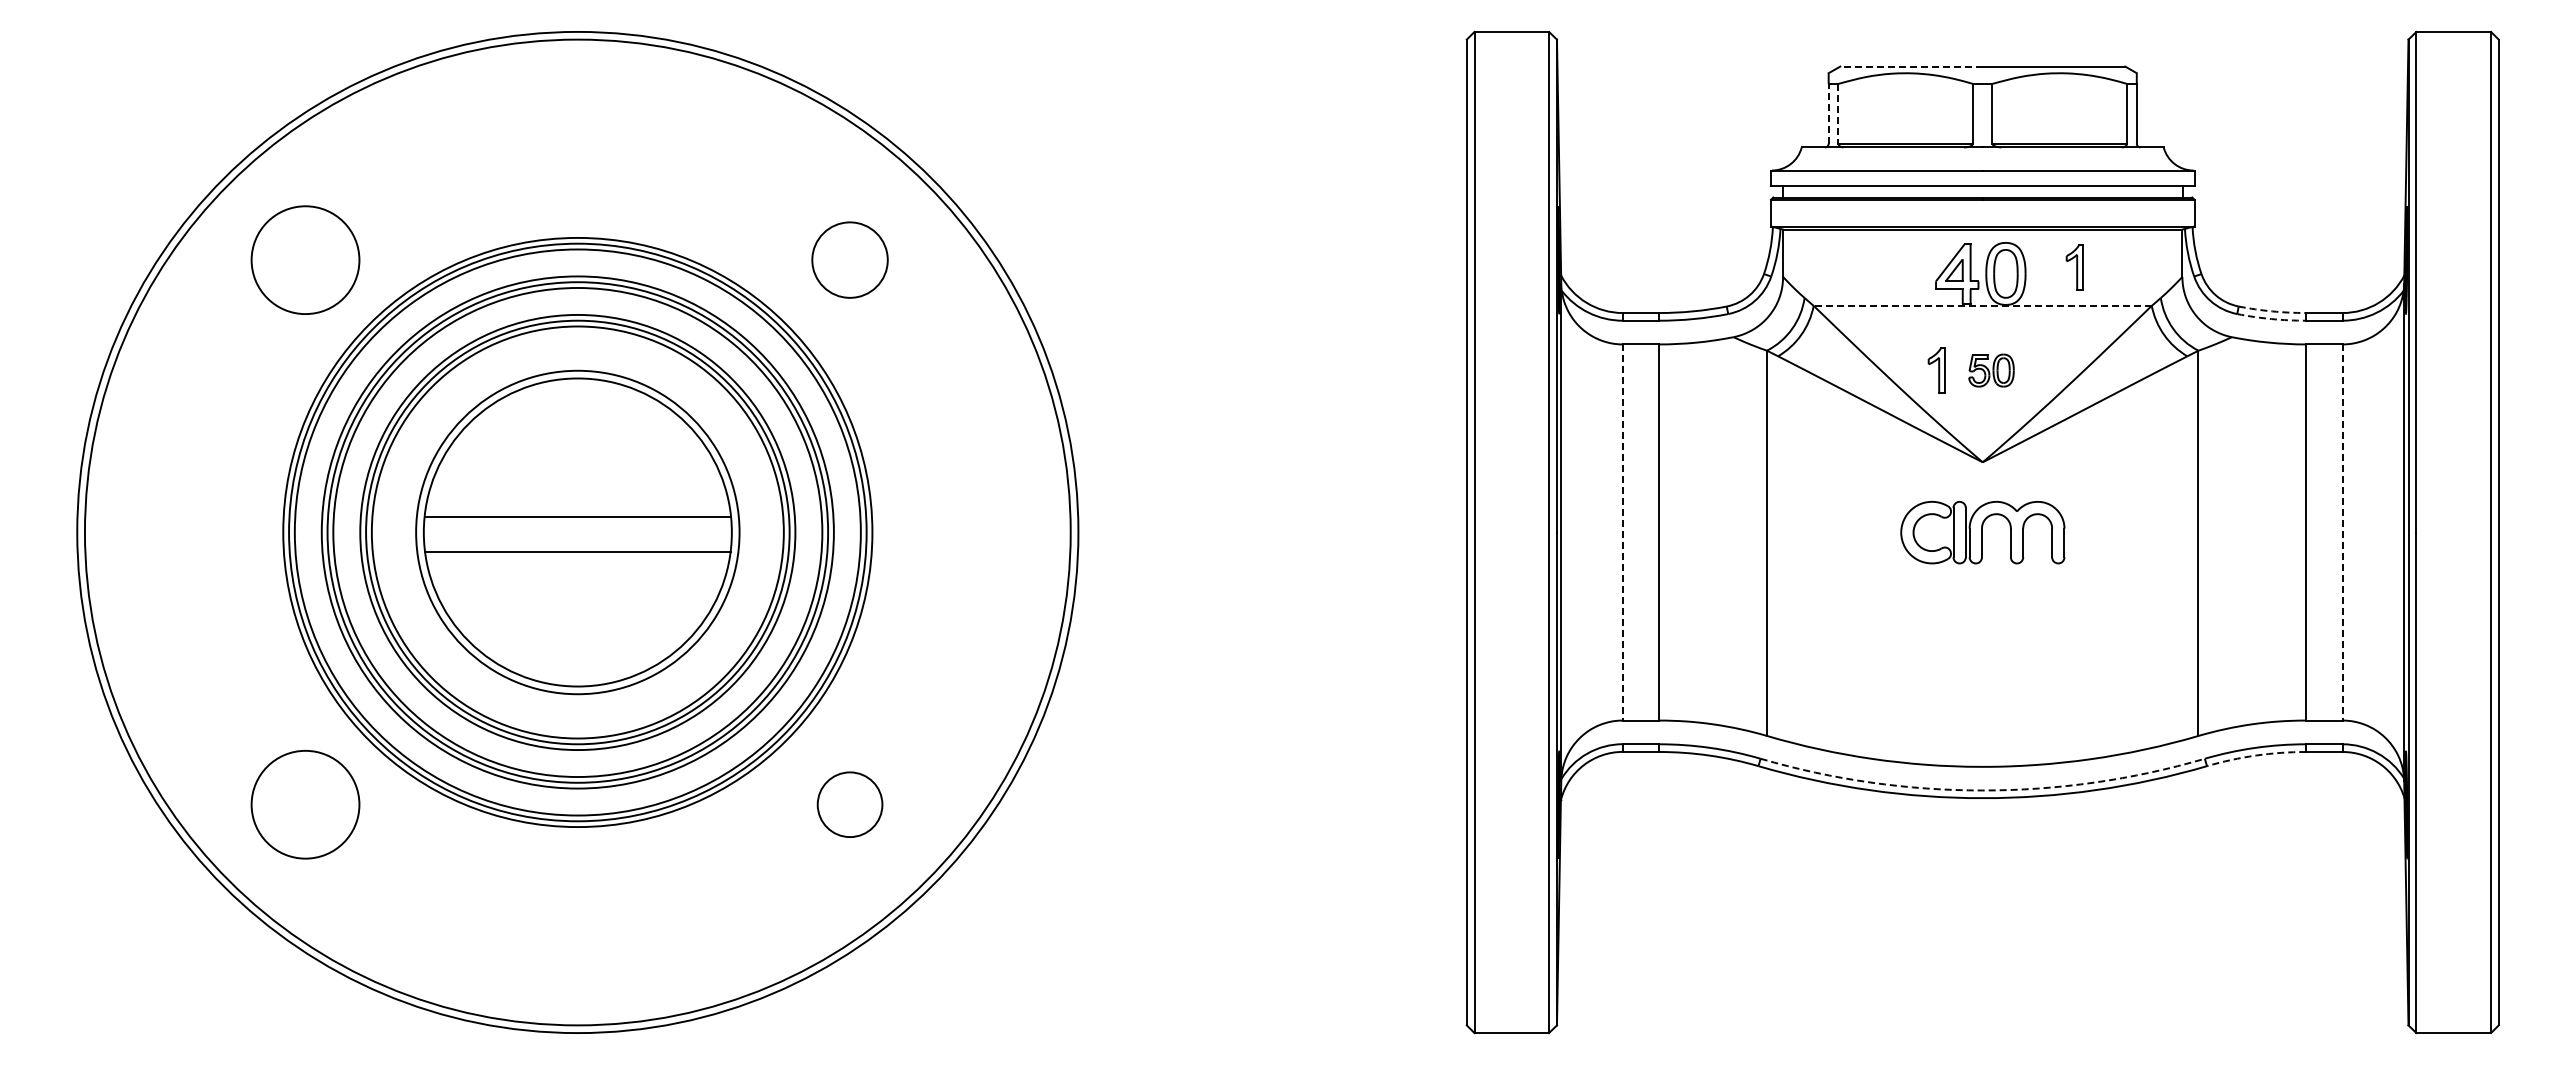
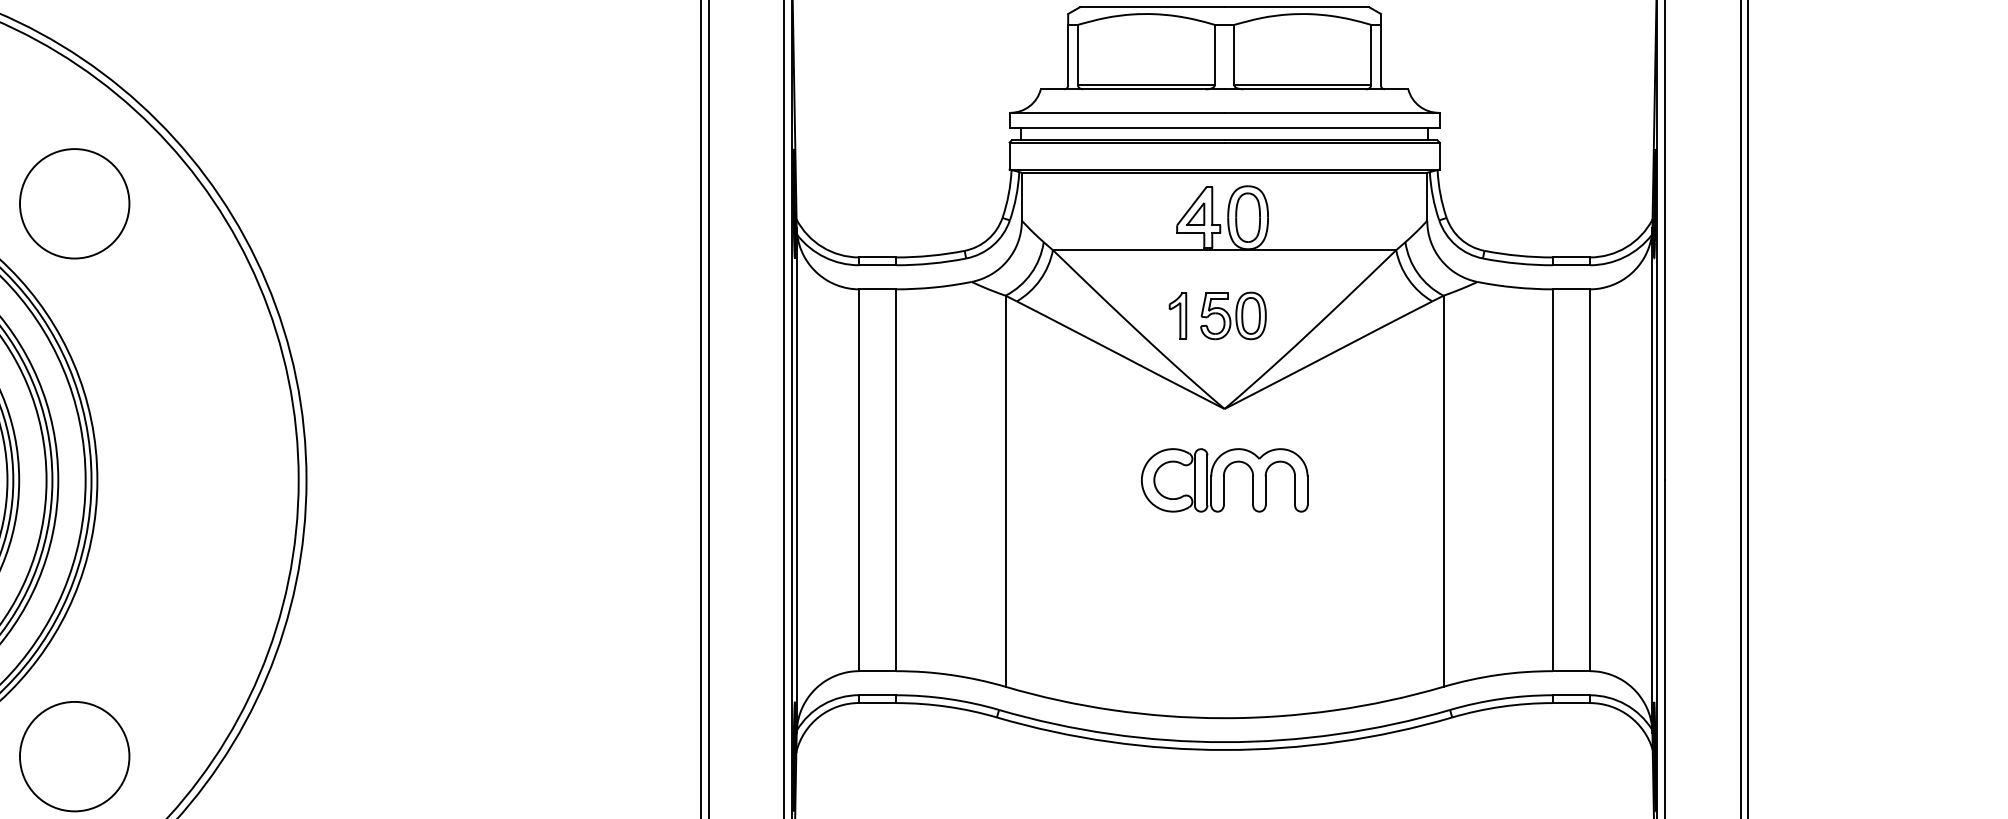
line: (1911, 66) -> (1152, 7), dashed -> solid
line: (1828, 113) -> (1067, 54), dashed -> solid
line: (1838, 113) -> (1078, 54), dashed -> solid
circle: (849, 259) -> (74, 203), size x1.43
part: (2074, 267) -> (1317, 211), removed
line: (1982, 305) -> (1224, 249), dashed -> solid
arc: (2272, 311) -> (1518, 255), dashed -> solid
arc: (2271, 319) -> (1517, 264), dashed -> solid
part: (1991, 370) -> (1233, 315), size x1.43
line: (1622, 533) -> (858, 481), dashed -> solid
line: (2342, 533) -> (1589, 481), dashed -> solid
arc: (2256, 755) -> (1502, 706), dashed -> solid
arc: (1982, 790) -> (1224, 742), dashed -> solid
circle: (850, 804) -> (75, 756), size x1.67

